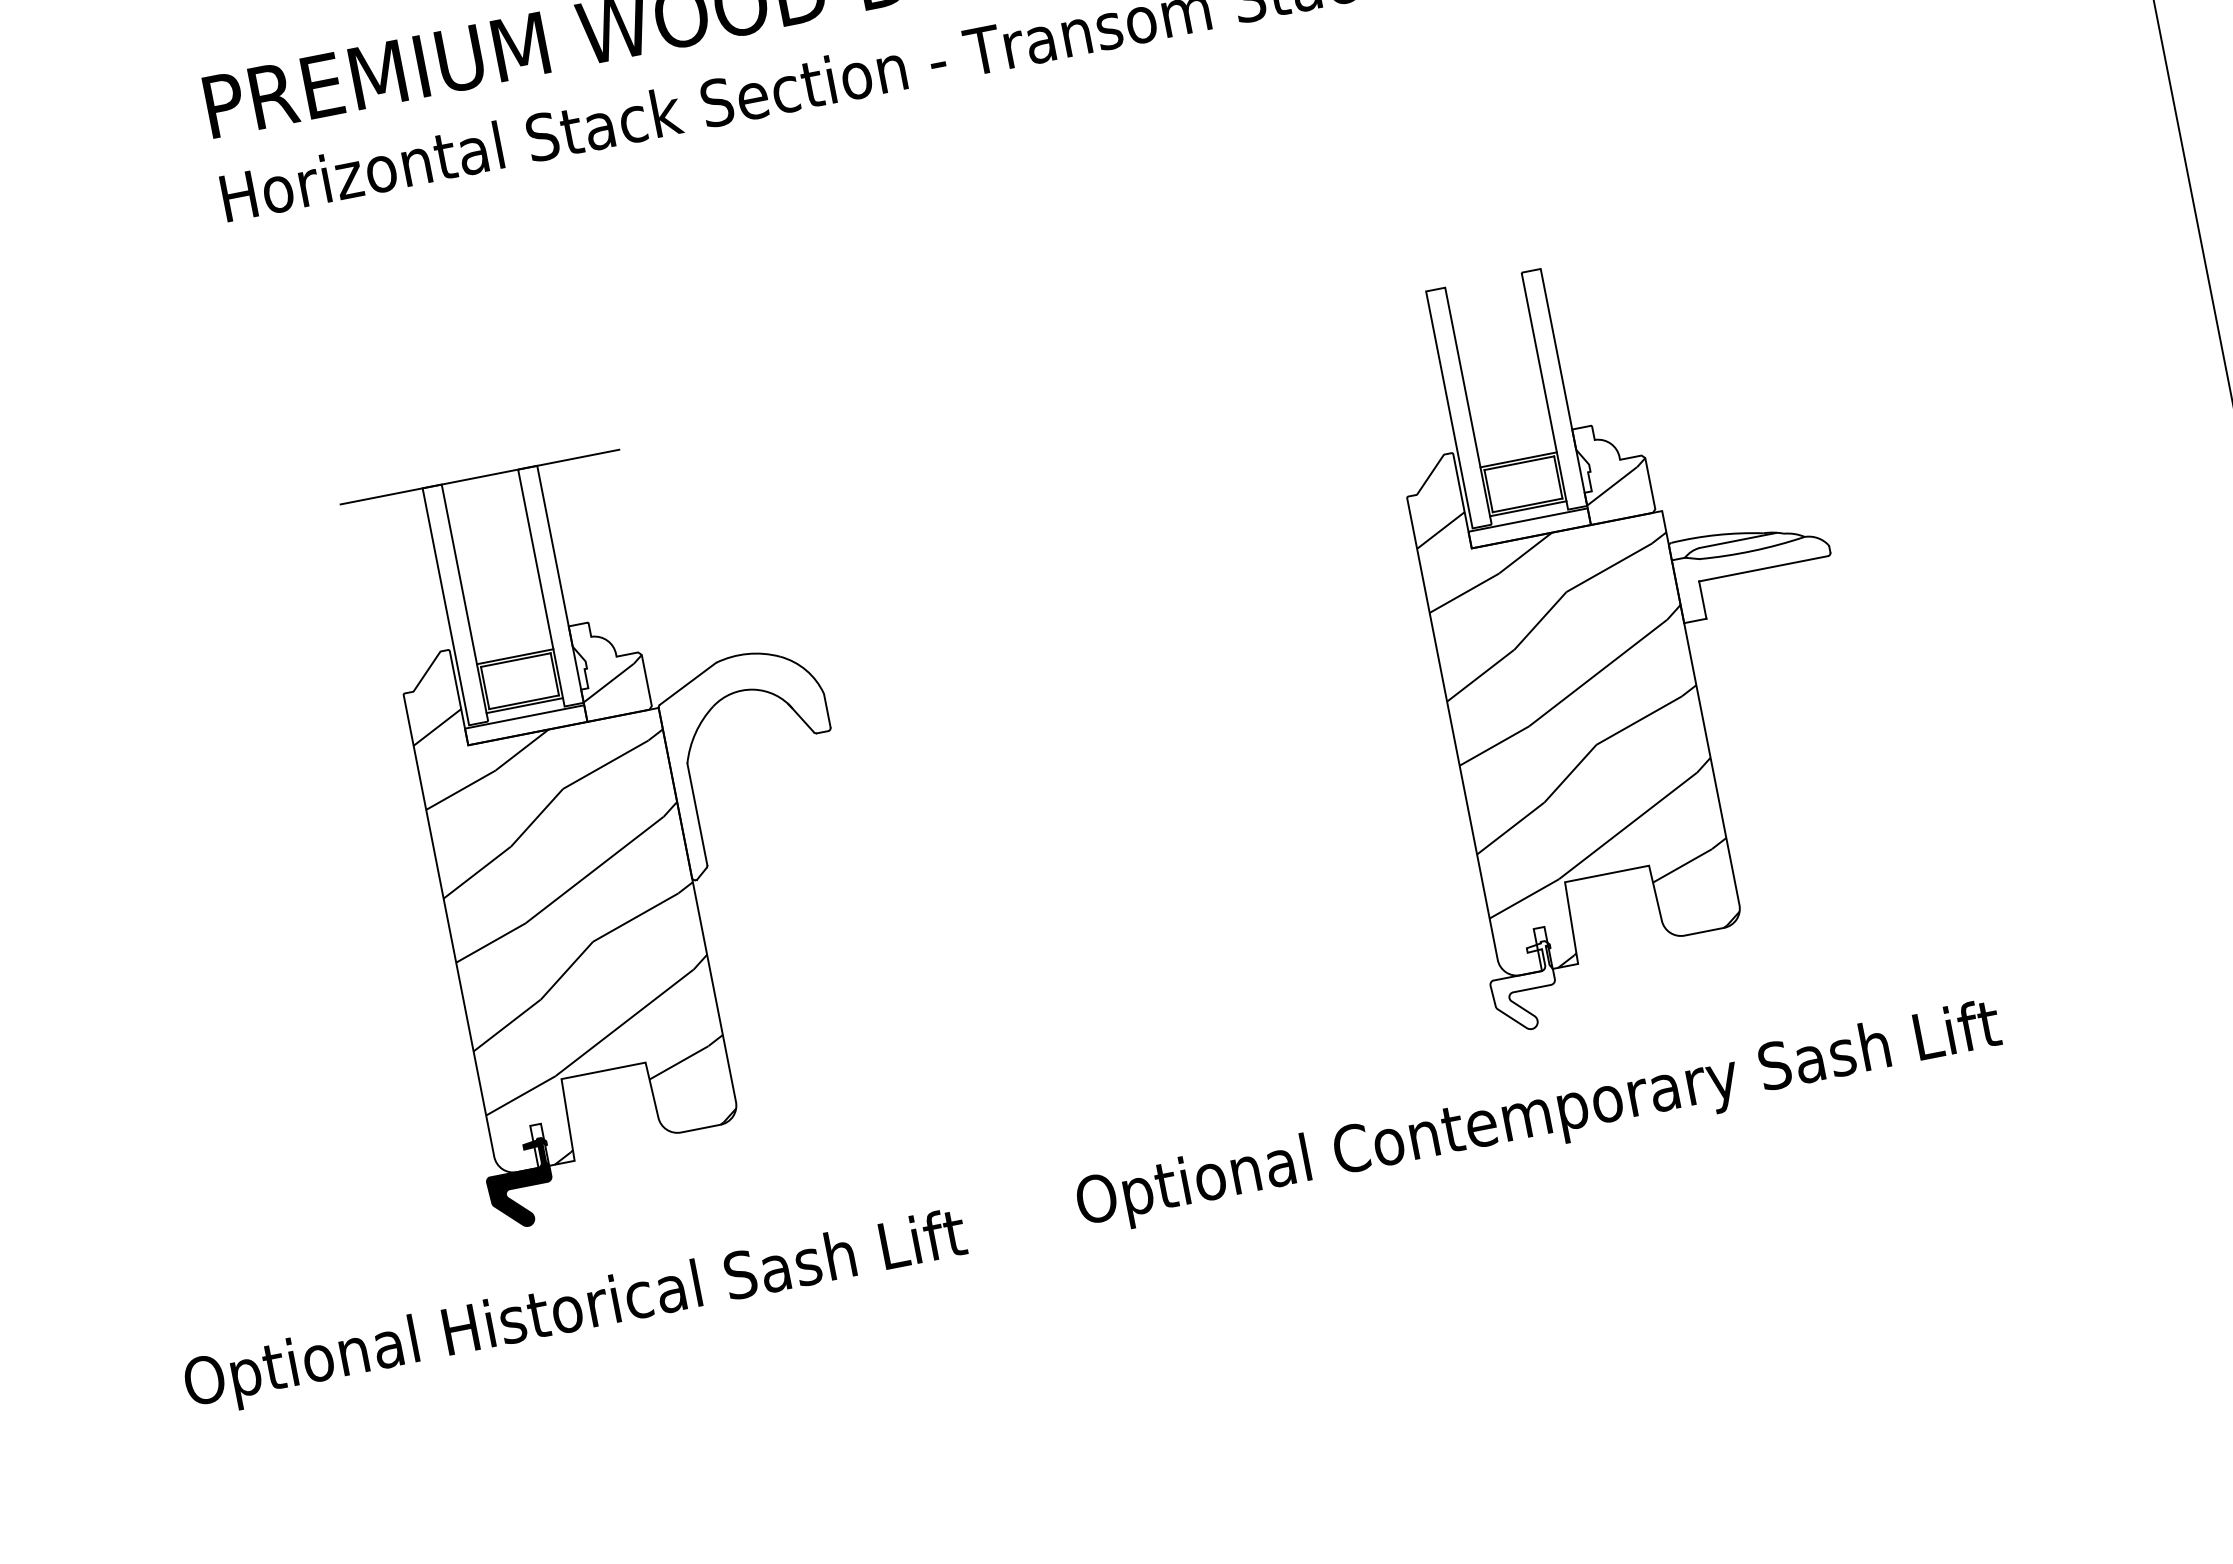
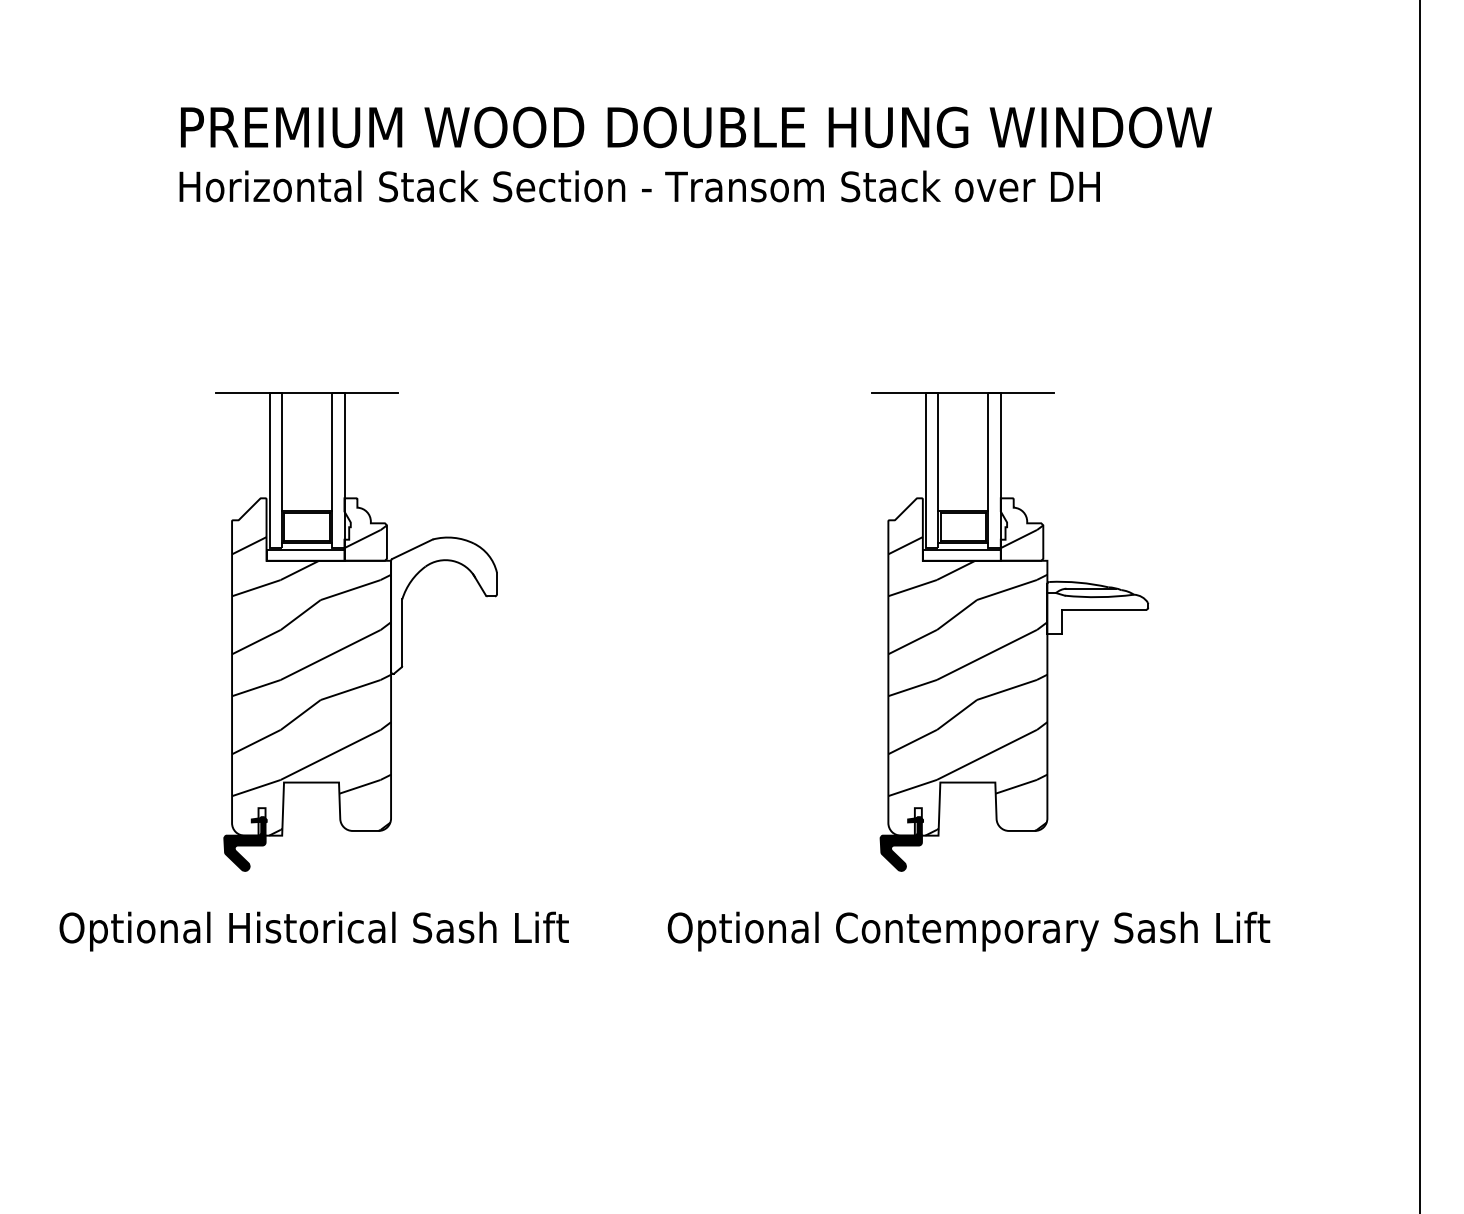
line: (1483, 280) -> (963, 393), added
fill: (1523, 987) -> (901, 843), added
text: (1538, 1117) -> (968, 931), moved
text: (574, 1312) -> (313, 931), moved

